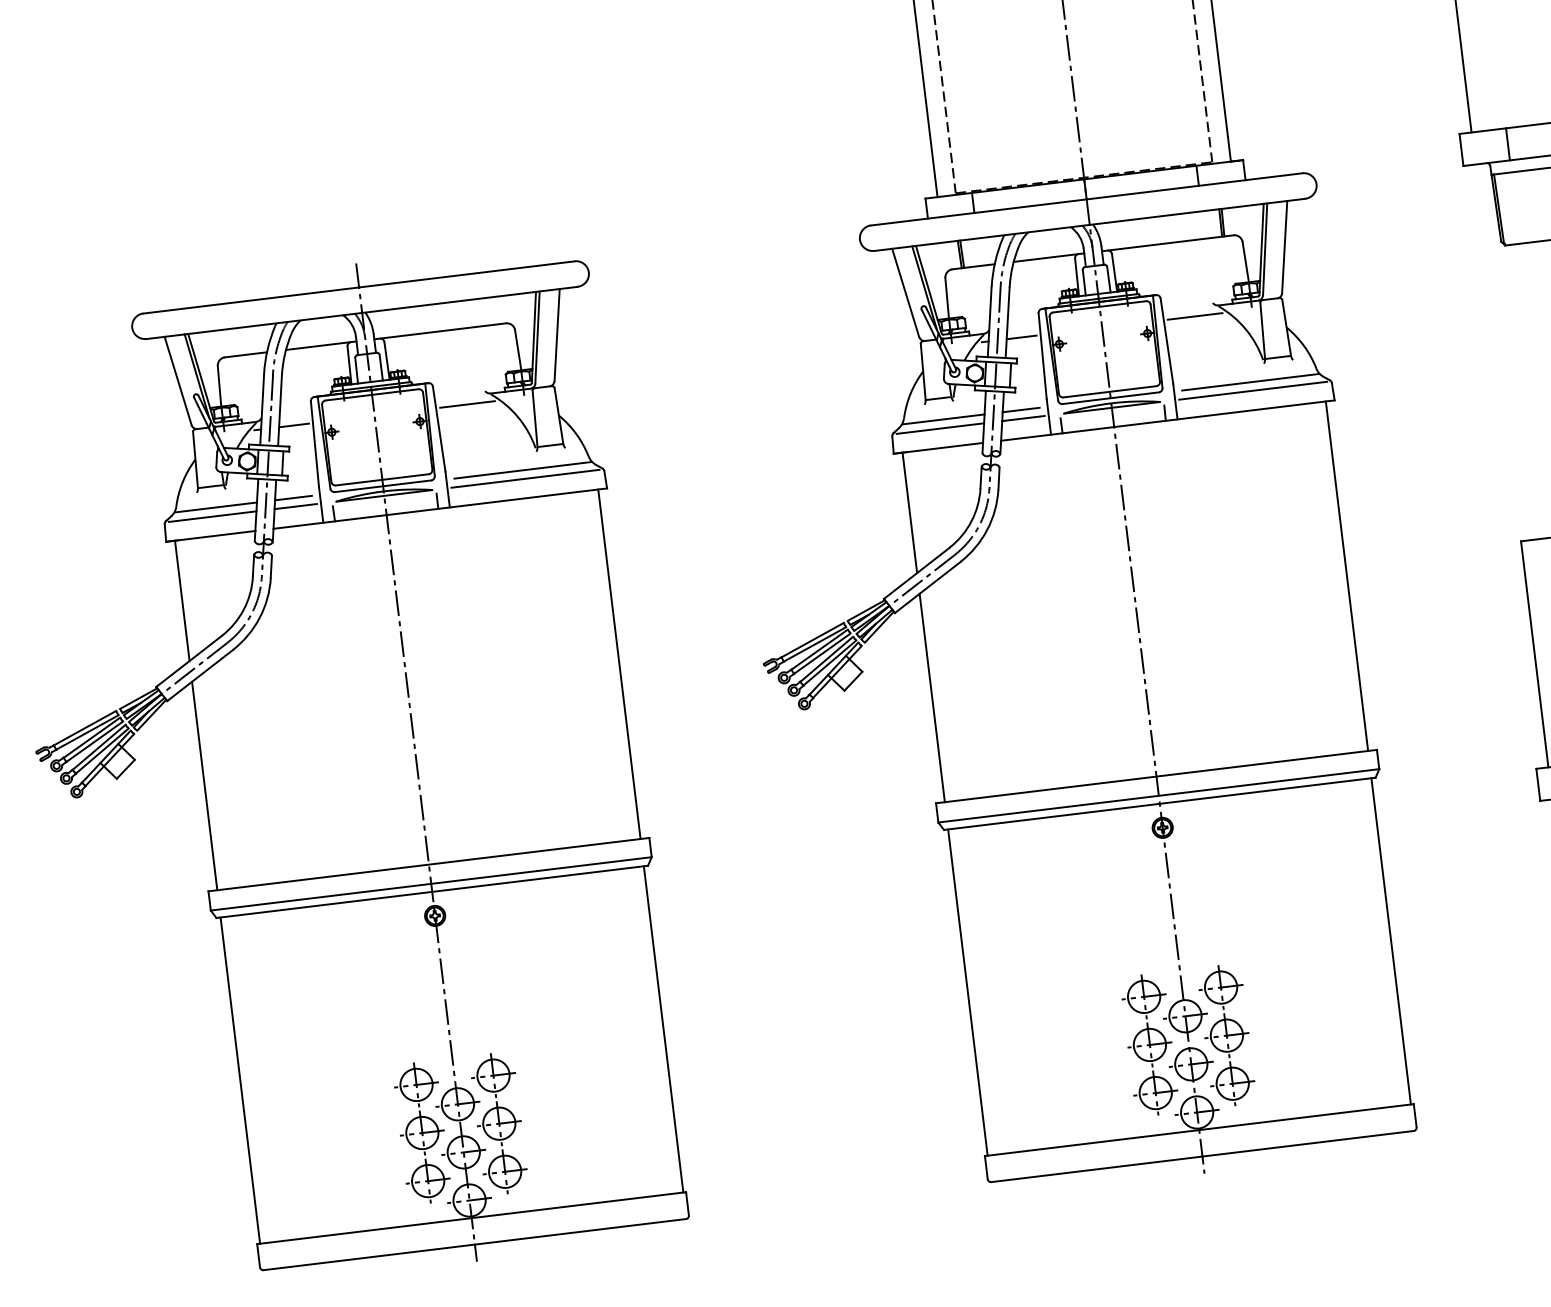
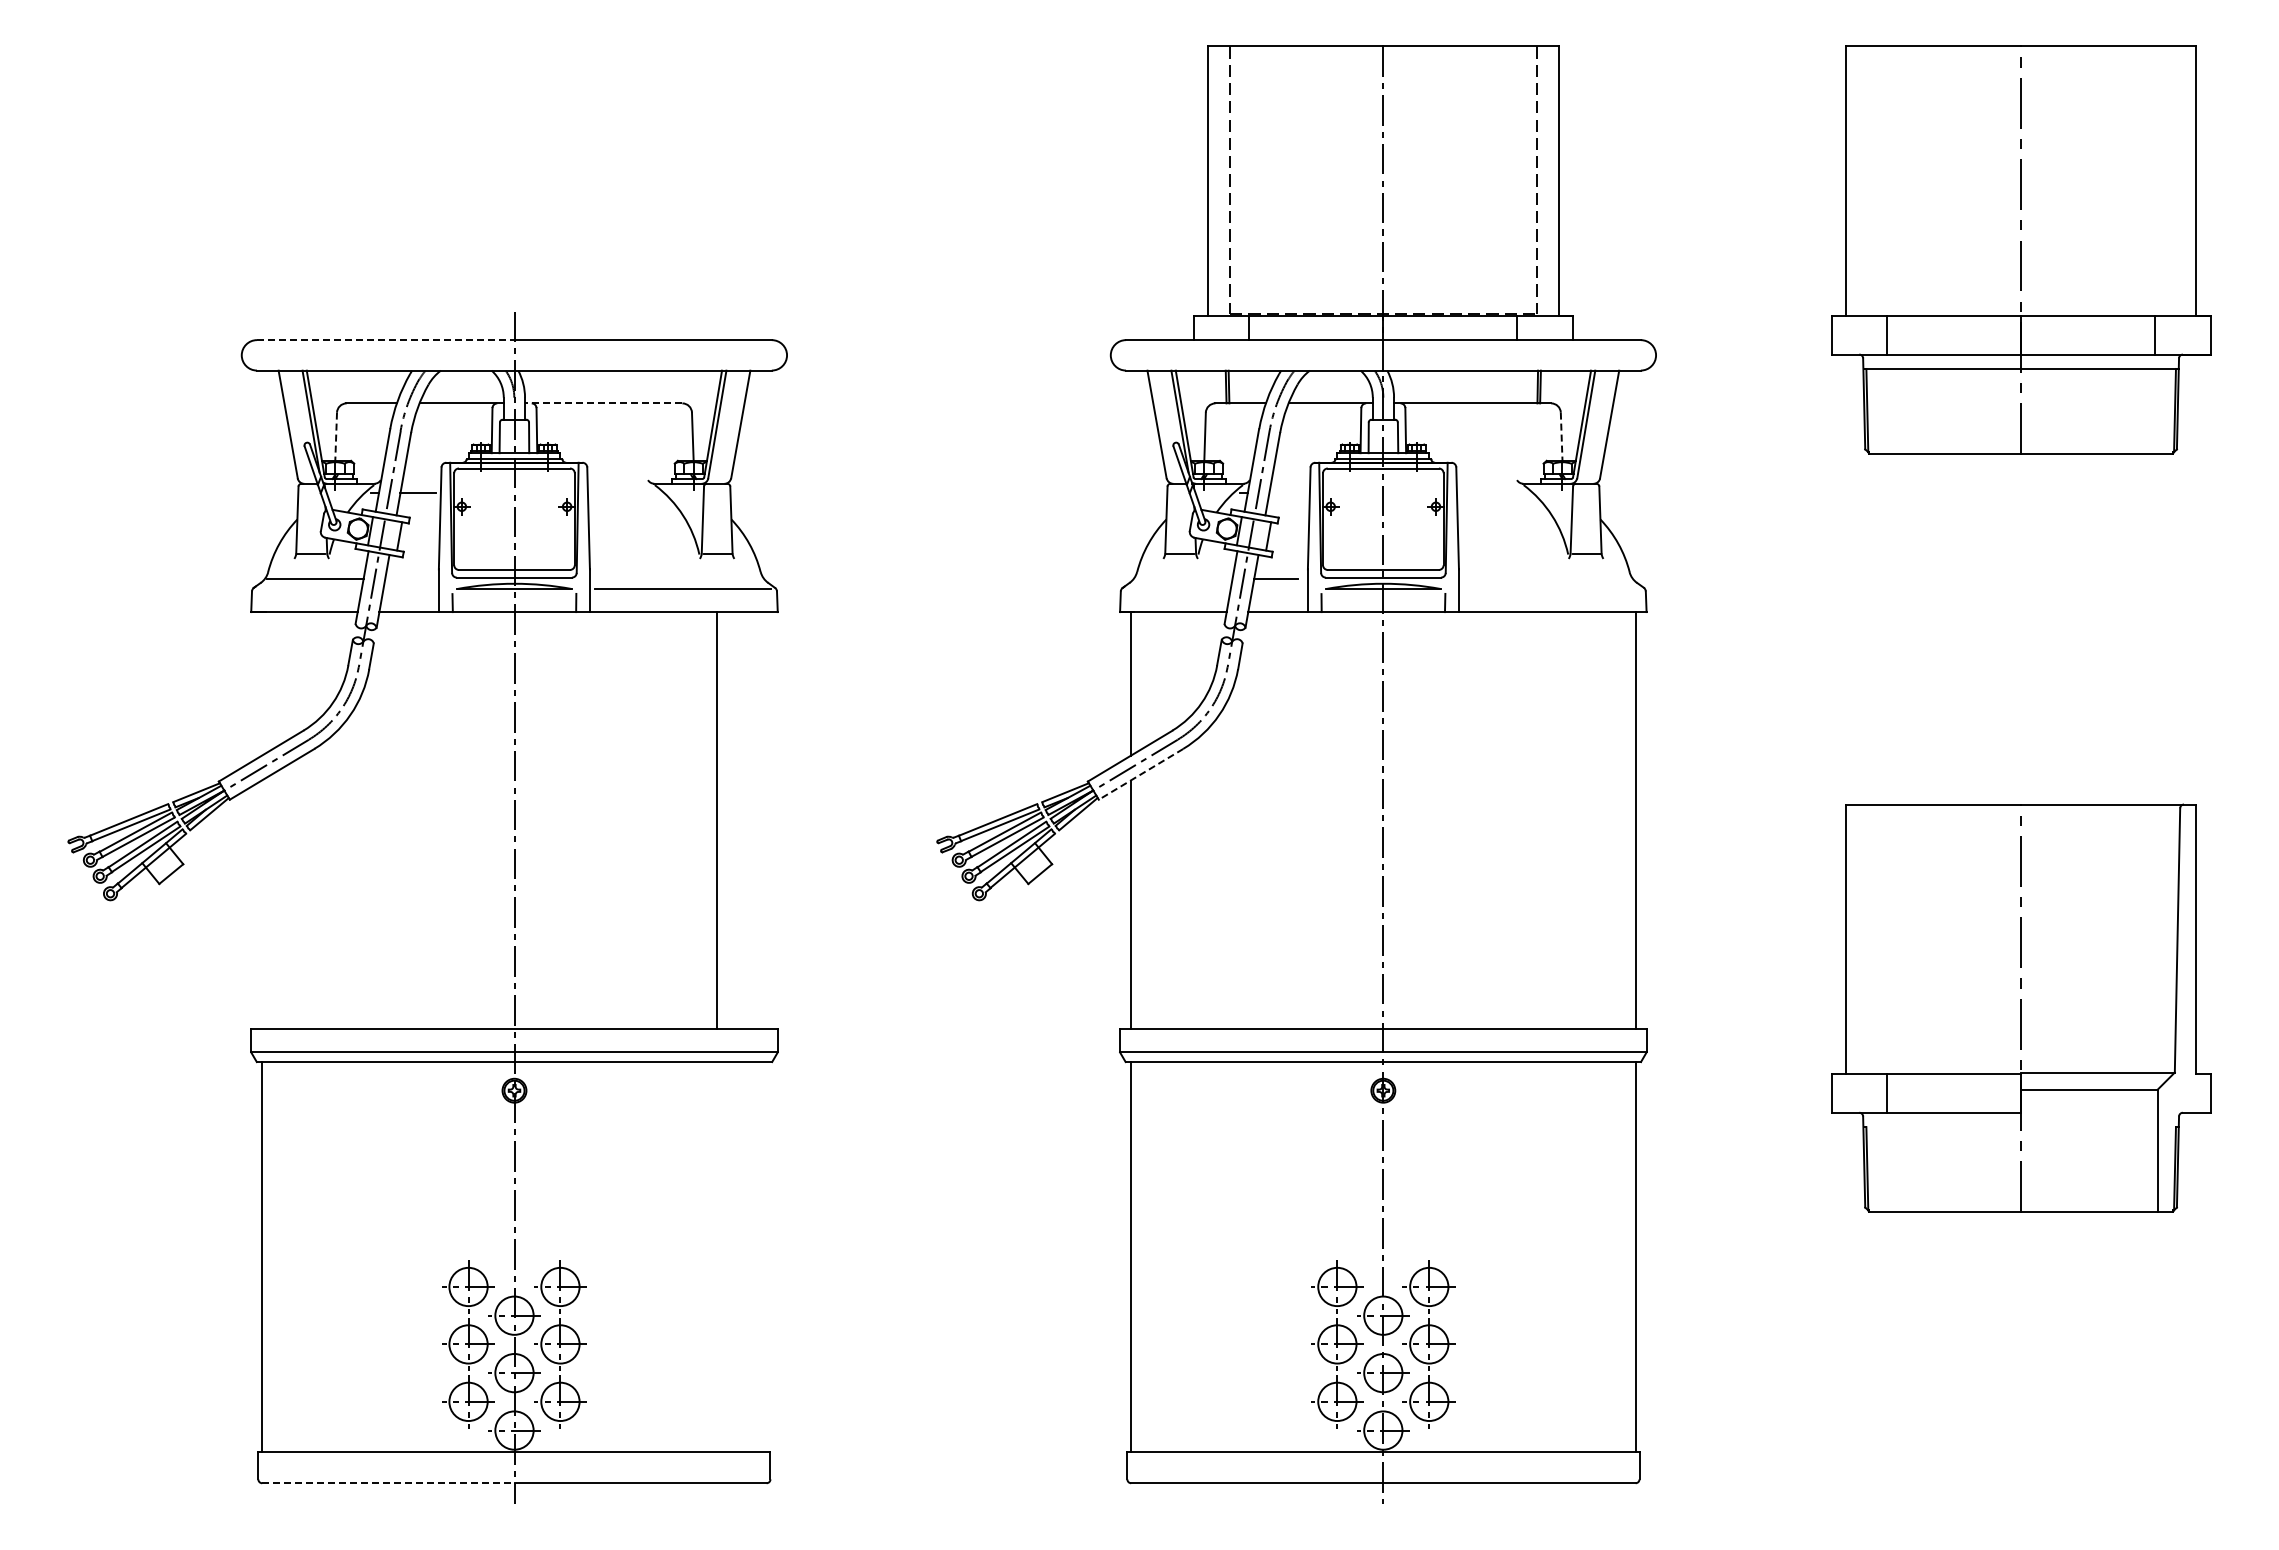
line: (1245, 262) -> (1561, 437), solid -> dashed
line: (251, 300) -> (385, 340), solid -> dashed
line: (1194, 316) -> (1493, 493), removed
line: (440, 331) -> (603, 403), solid -> dashed
line: (1021, 337) -> (1287, 493), removed
line: (1249, 382) -> (1549, 578), removed
line: (219, 386) -> (336, 437), solid -> dashed
line: (1252, 391) -> (1551, 589), removed
line: (467, 404) -> (625, 493), removed
line: (1023, 418) -> (1277, 589), removed
line: (943, 419) -> (1183, 578), removed
line: (940, 428) -> (1178, 589), removed
line: (522, 470) -> (680, 578), removed
line: (293, 497) -> (407, 578), removed
line: (295, 506) -> (408, 589), removed
line: (212, 516) -> (309, 589), removed
line: (927, 587) -> (1140, 774), solid -> dashed
line: (182, 600) -> (261, 683), removed
line: (619, 664) -> (717, 820), moved
line: (204, 785) -> (261, 904), removed
line: (663, 1029) -> (767, 1256), removed
line: (369, 1257) -> (388, 1483), solid -> dashed

